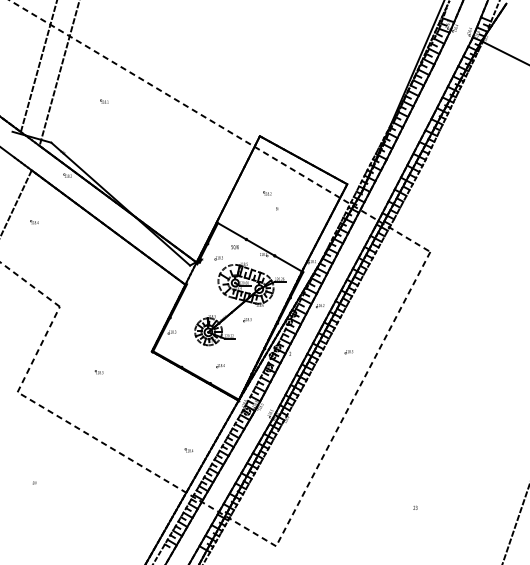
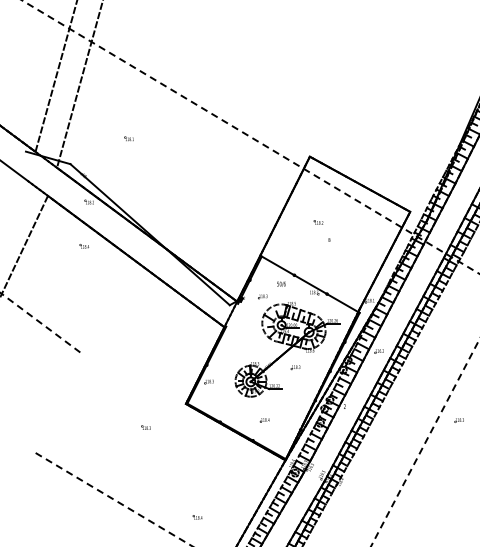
part: (104, 101) -> (129, 138), moved
part: (34, 222) -> (84, 246), moved
line: (38, 349) -> (55, 401), removed
part: (348, 352) -> (458, 421), moved
part: (98, 372) -> (145, 427), moved
part: (188, 450) -> (196, 517), moved

